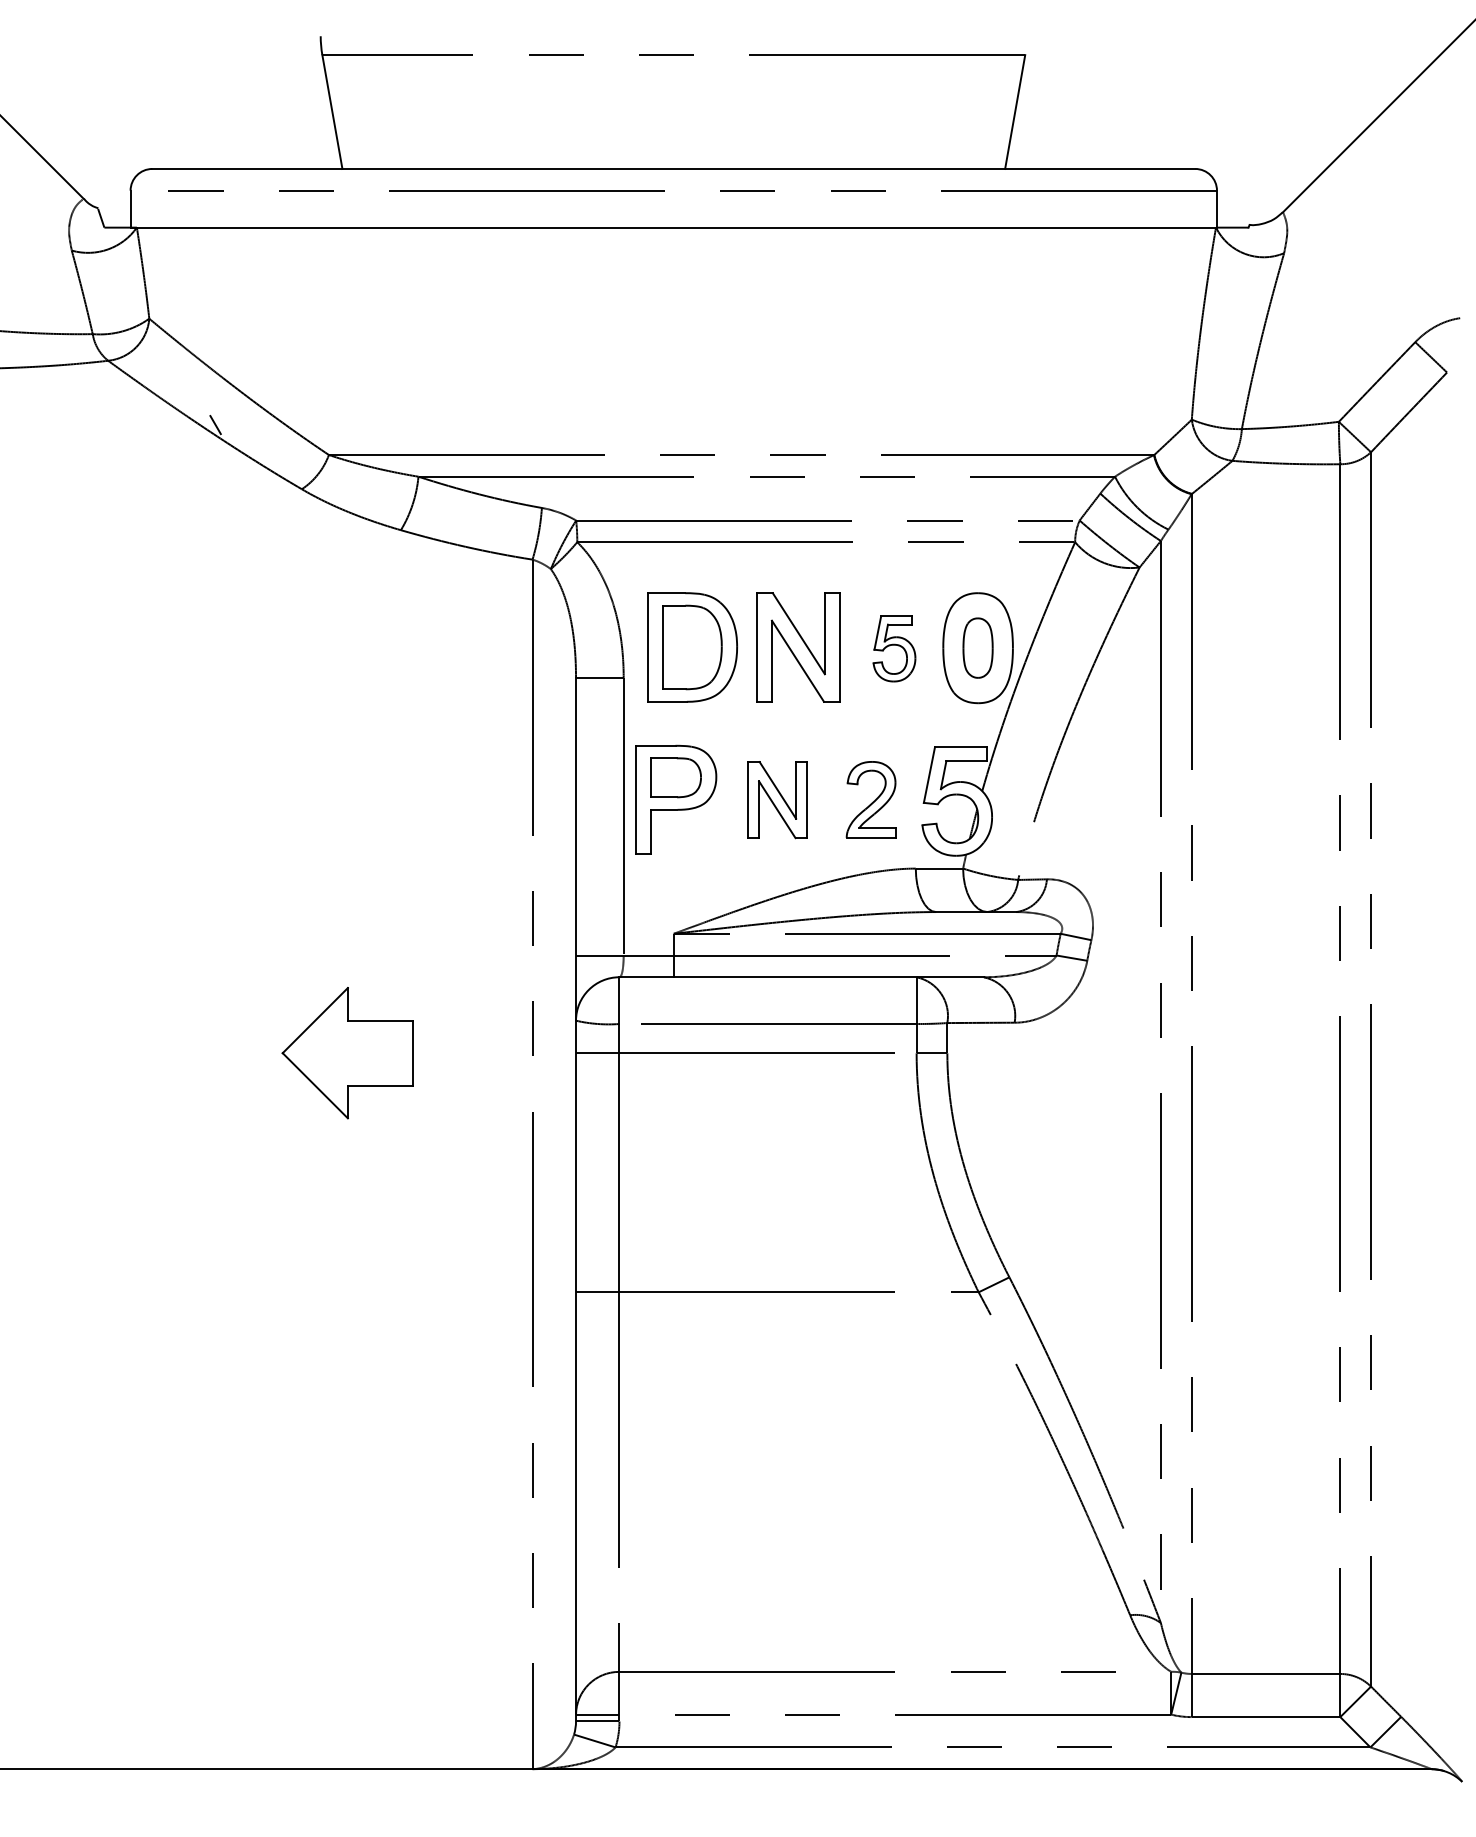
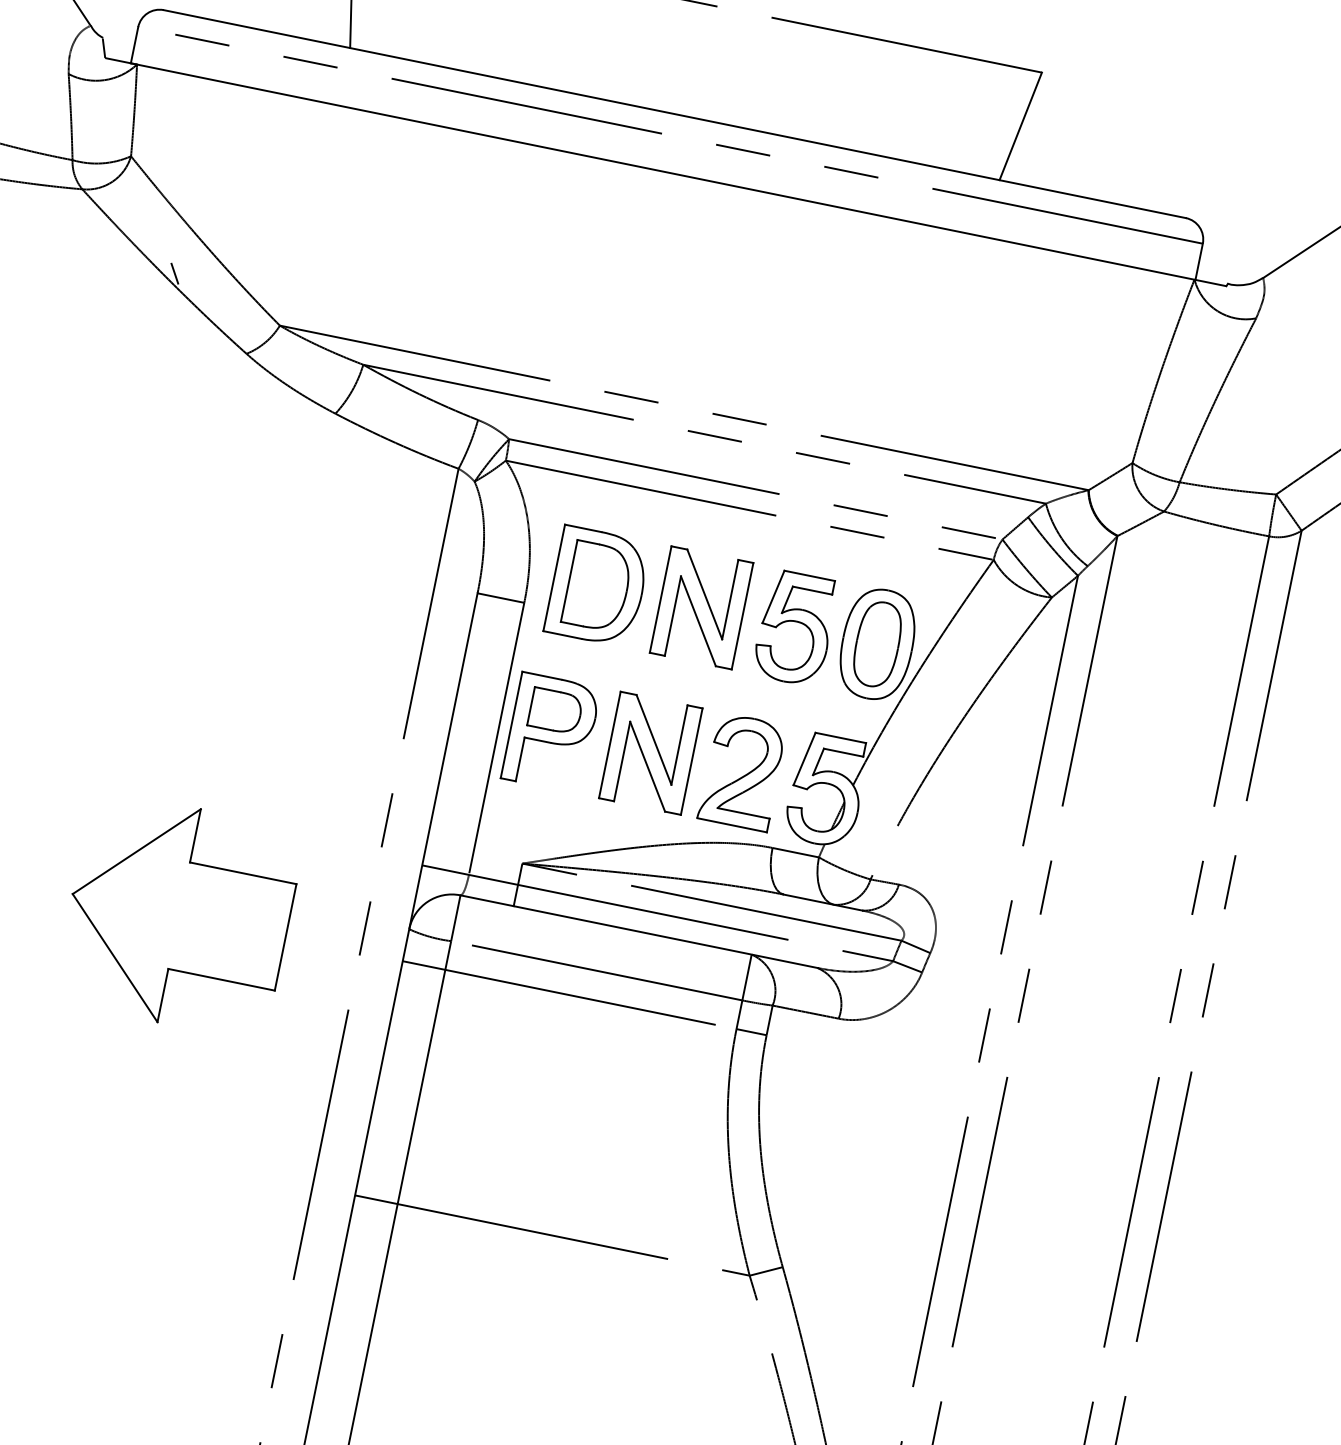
part: (977, 647) -> (877, 643), size x1.43
part: (894, 648) -> (795, 628), size x1.67
part: (777, 799) -> (650, 752), size x1.43
part: (871, 799) -> (742, 771), size x1.43
part: (347, 1052) -> (178, 914), size x1.67

